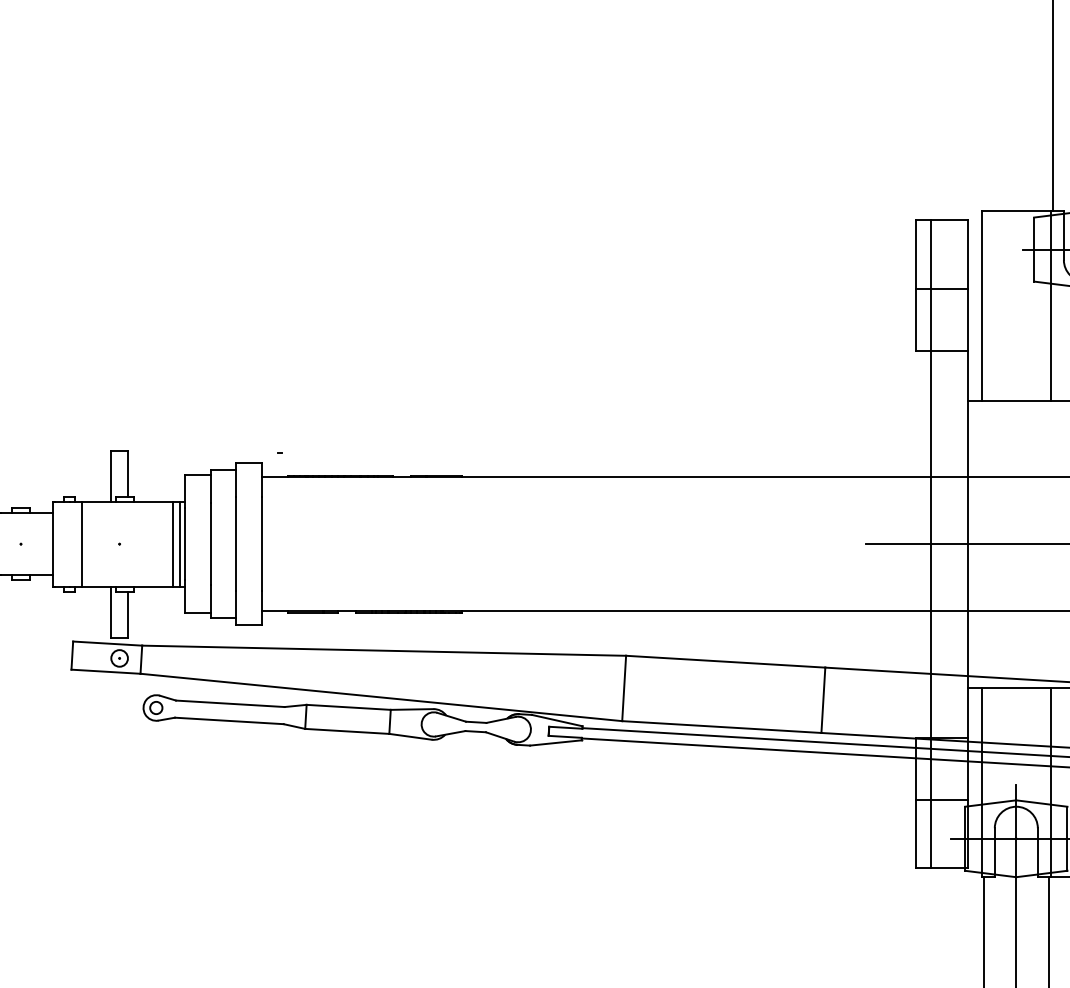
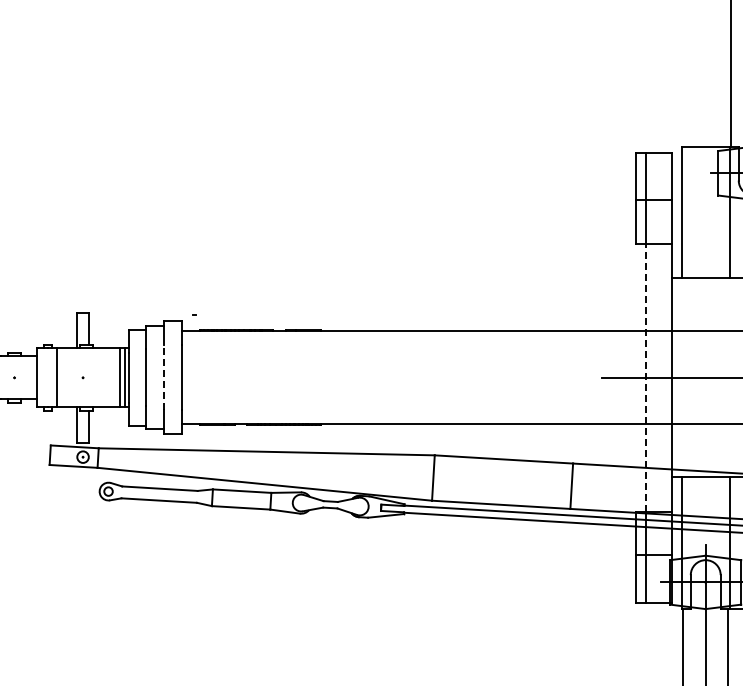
line: (236, 543) -> (164, 377), solid -> dashed
line: (931, 543) -> (646, 377), solid -> dashed

